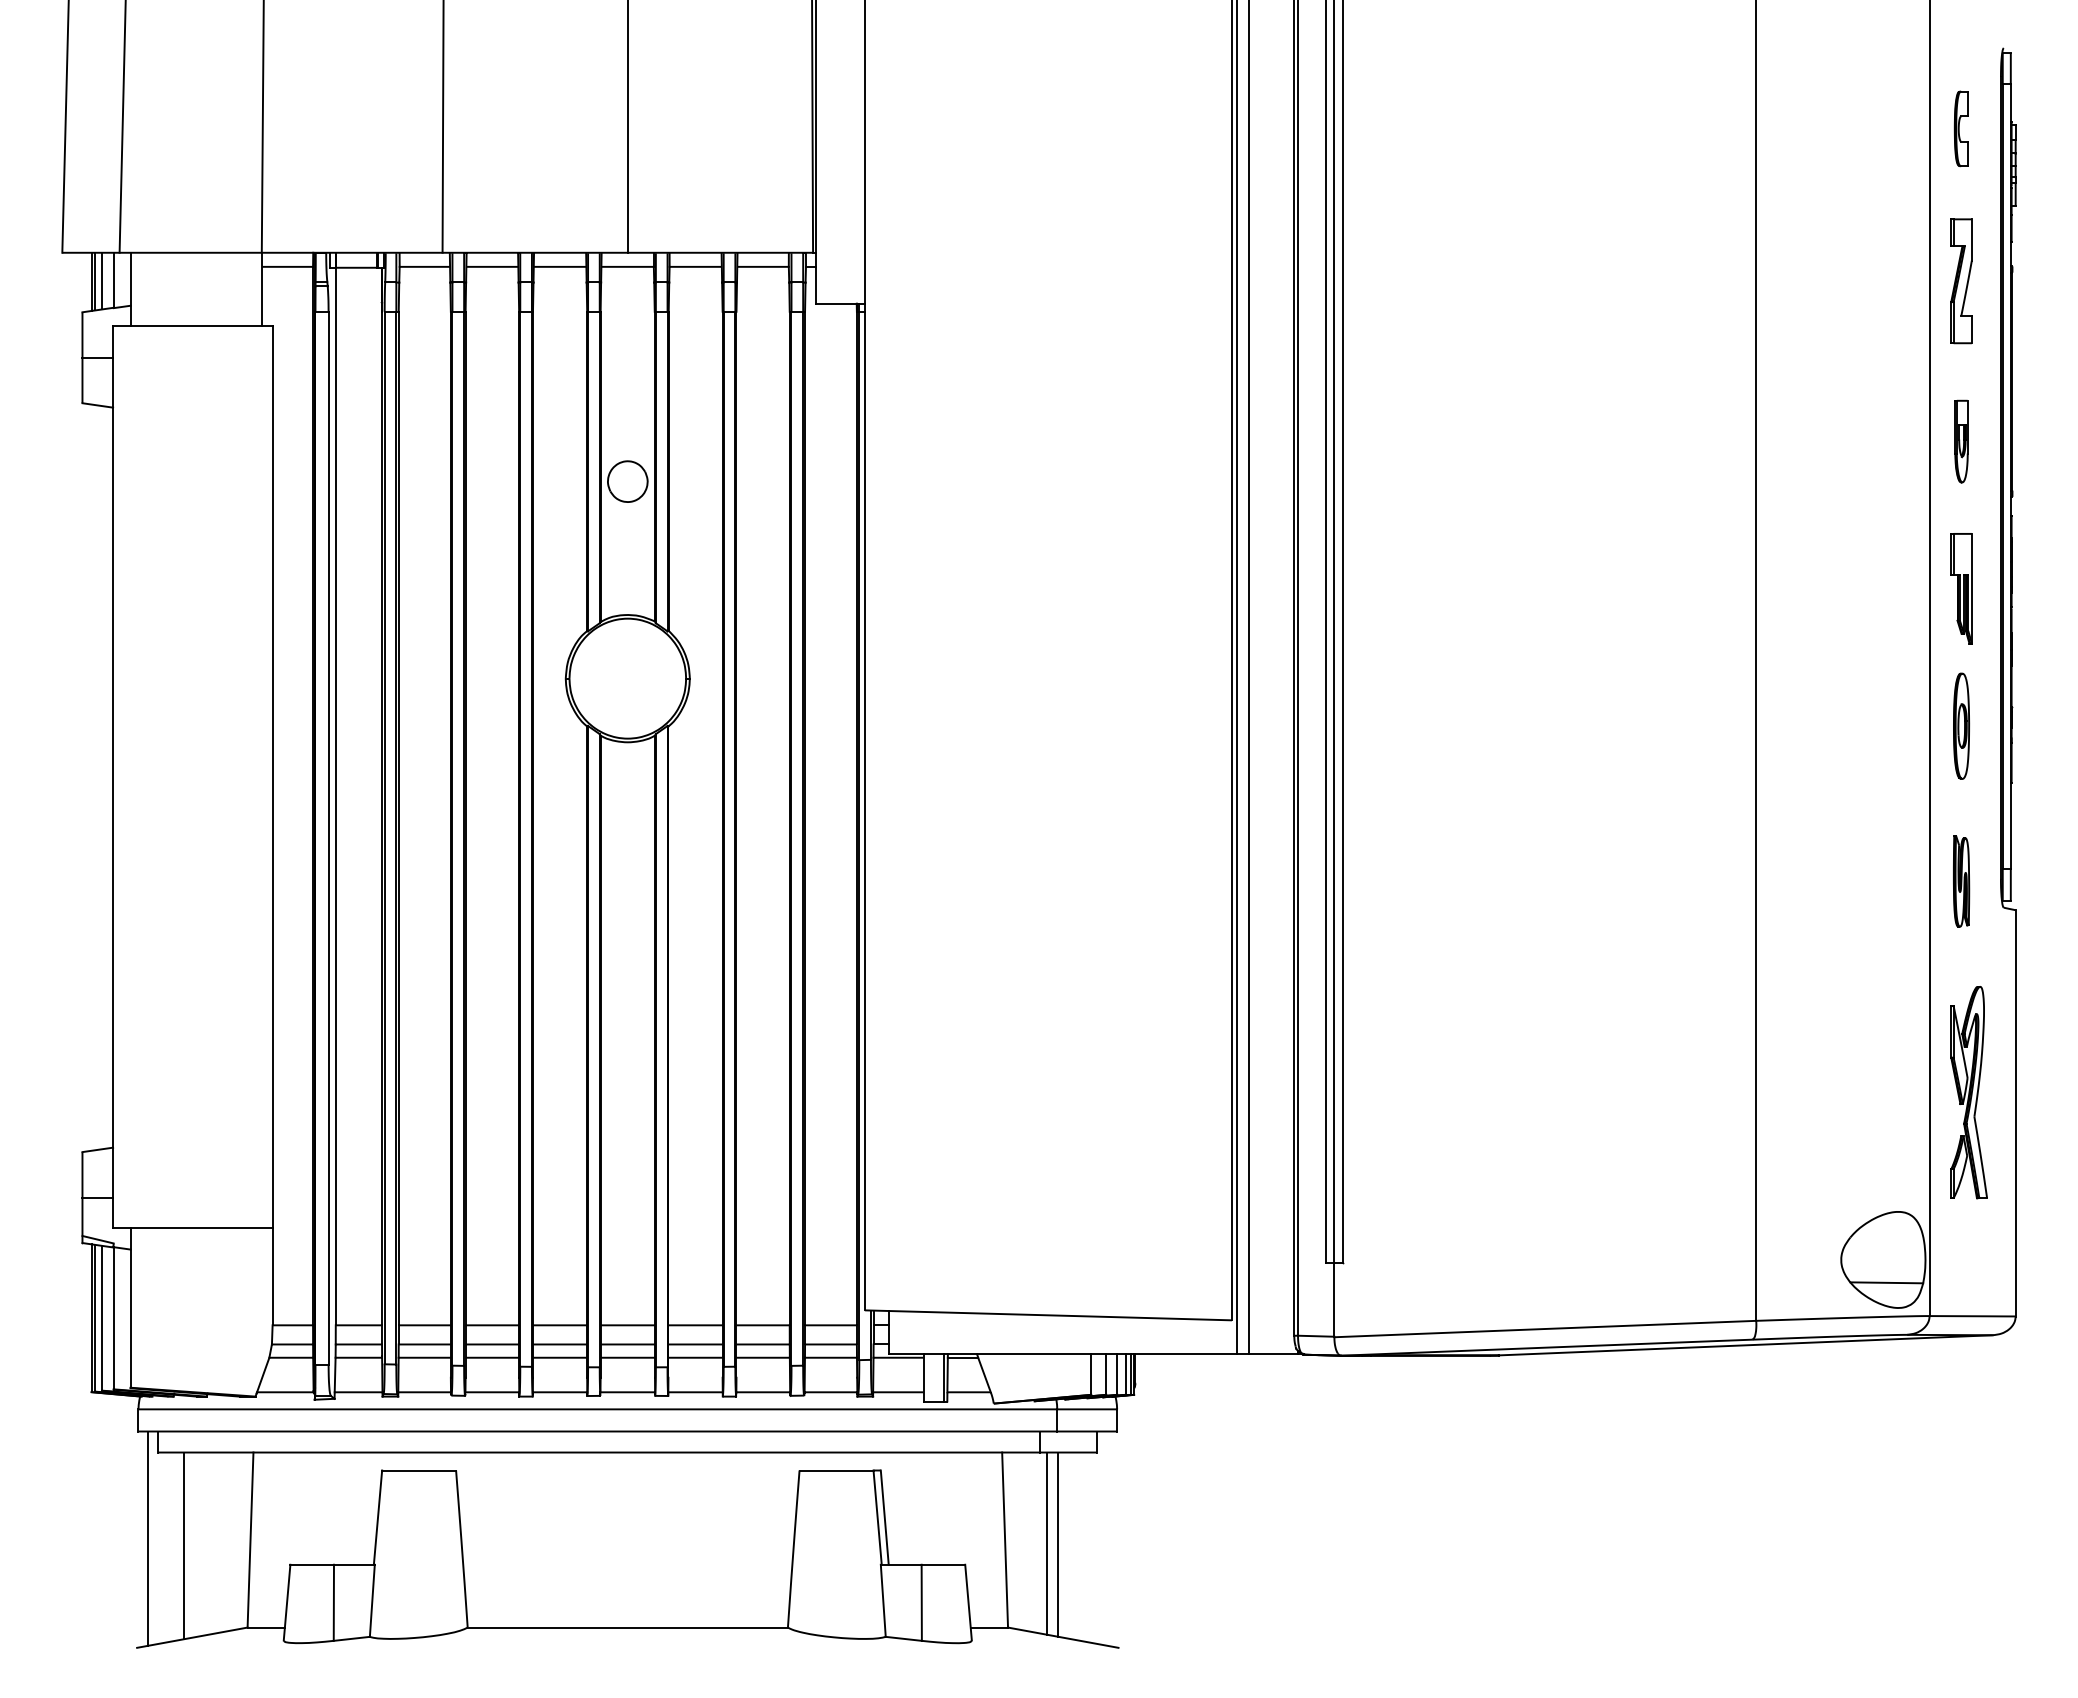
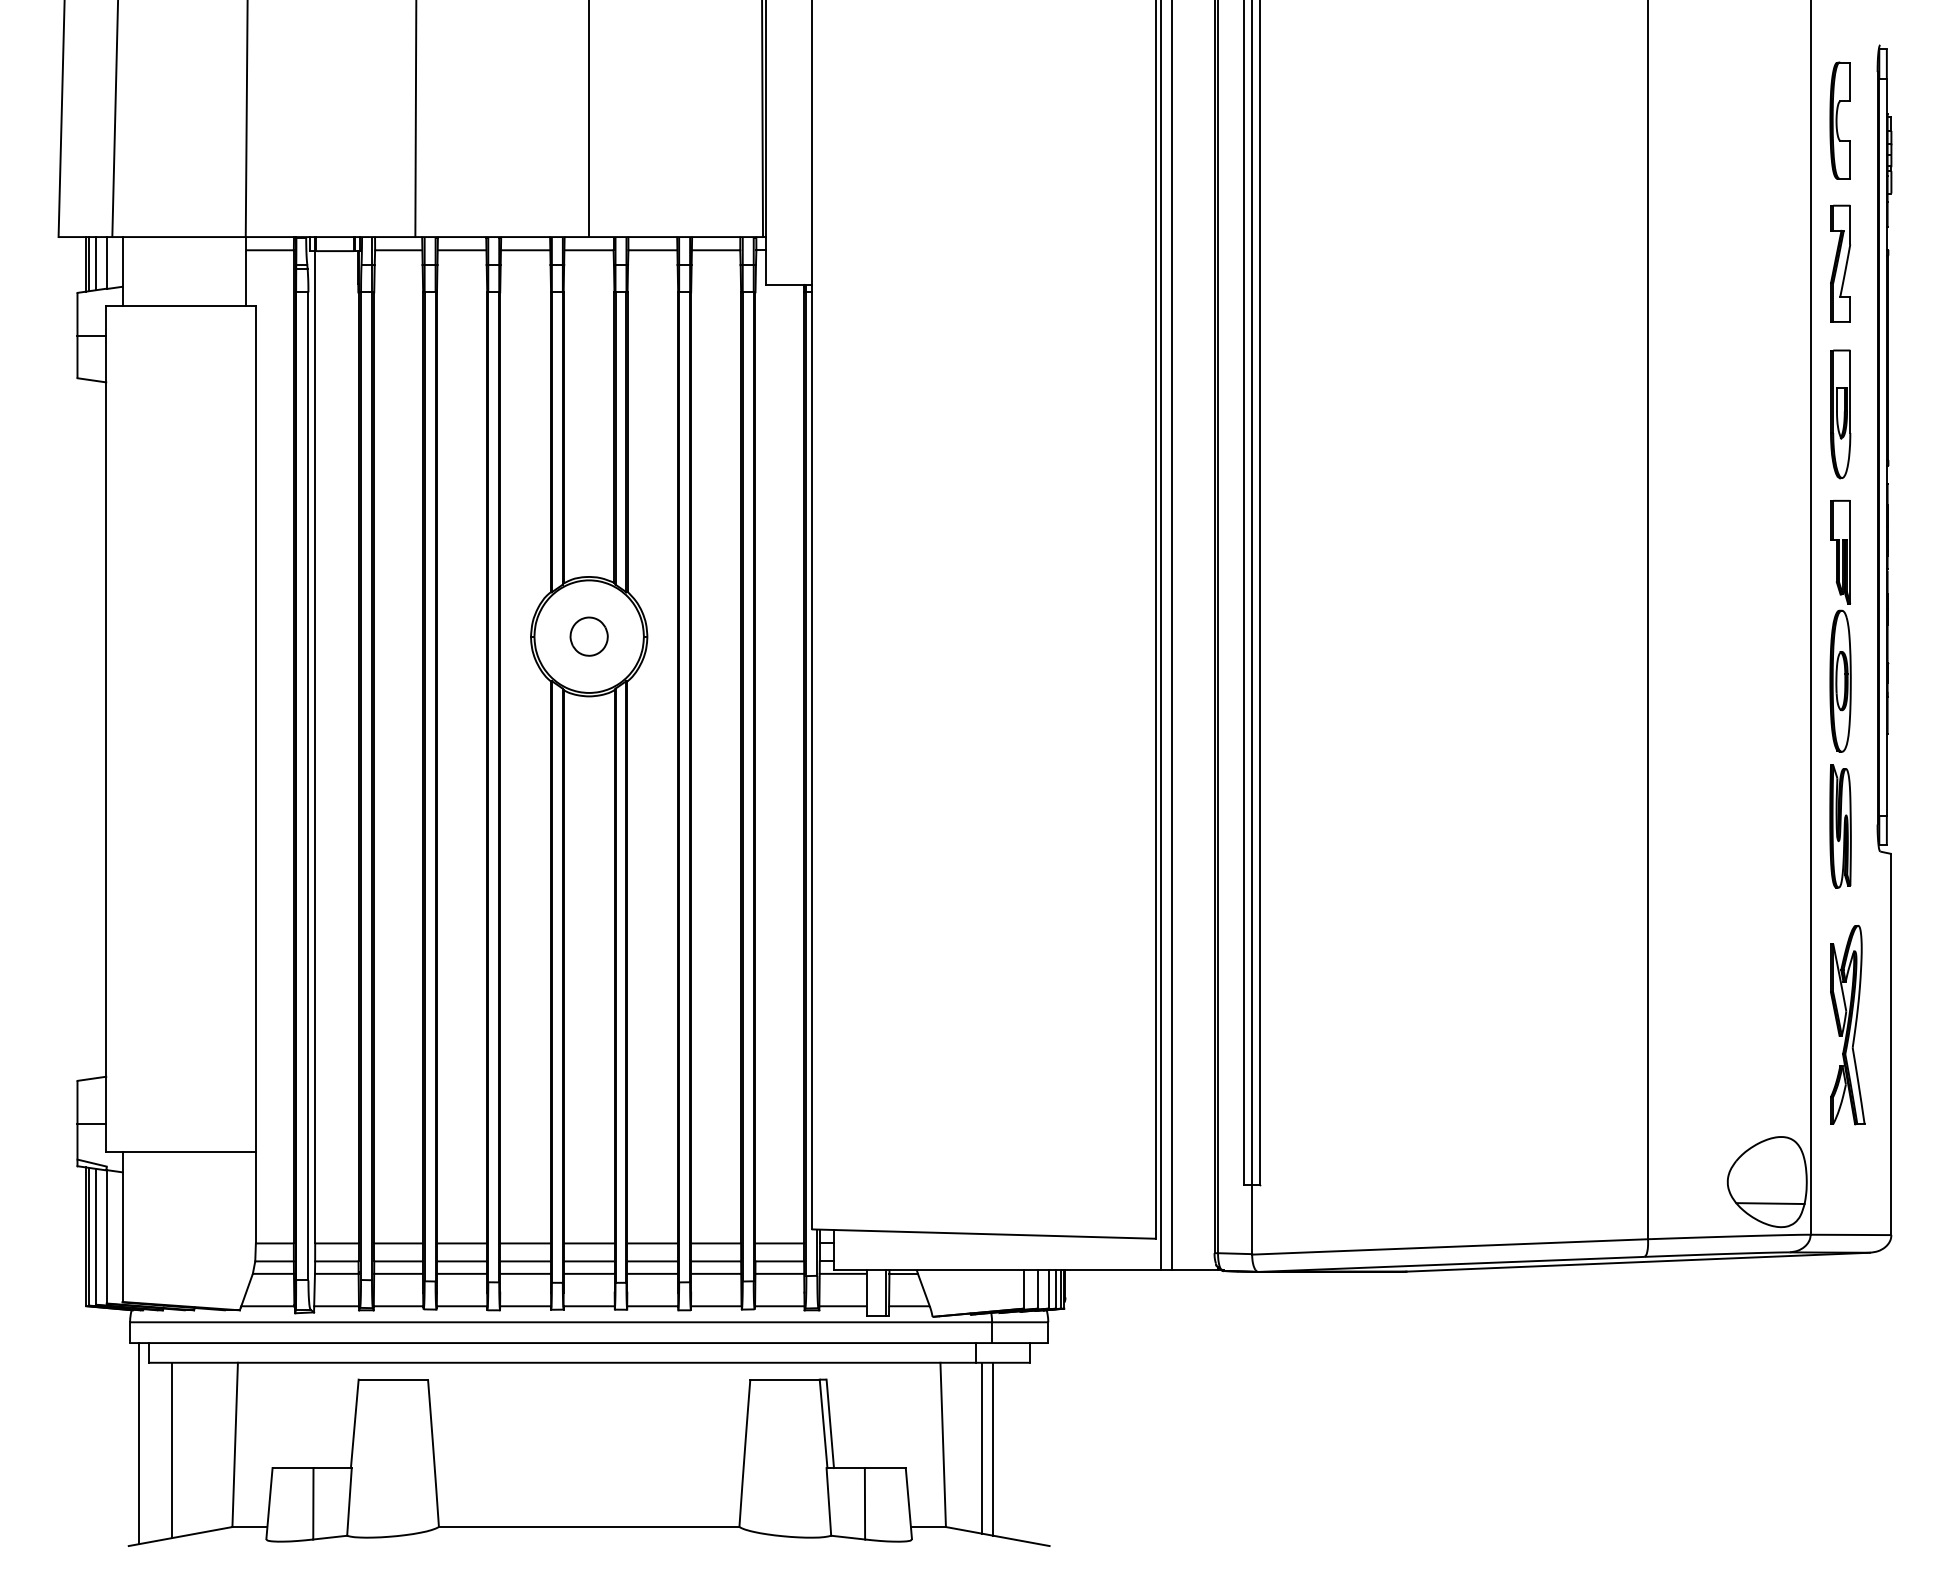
part: (1960, 128) -> (1839, 120), size x1.67
part: (1961, 441) -> (1840, 414), size x1.67
part: (627, 481) -> (588, 636), moved
part: (1961, 726) -> (1840, 681), size x1.43
part: (1961, 881) -> (1840, 826), size x1.43

